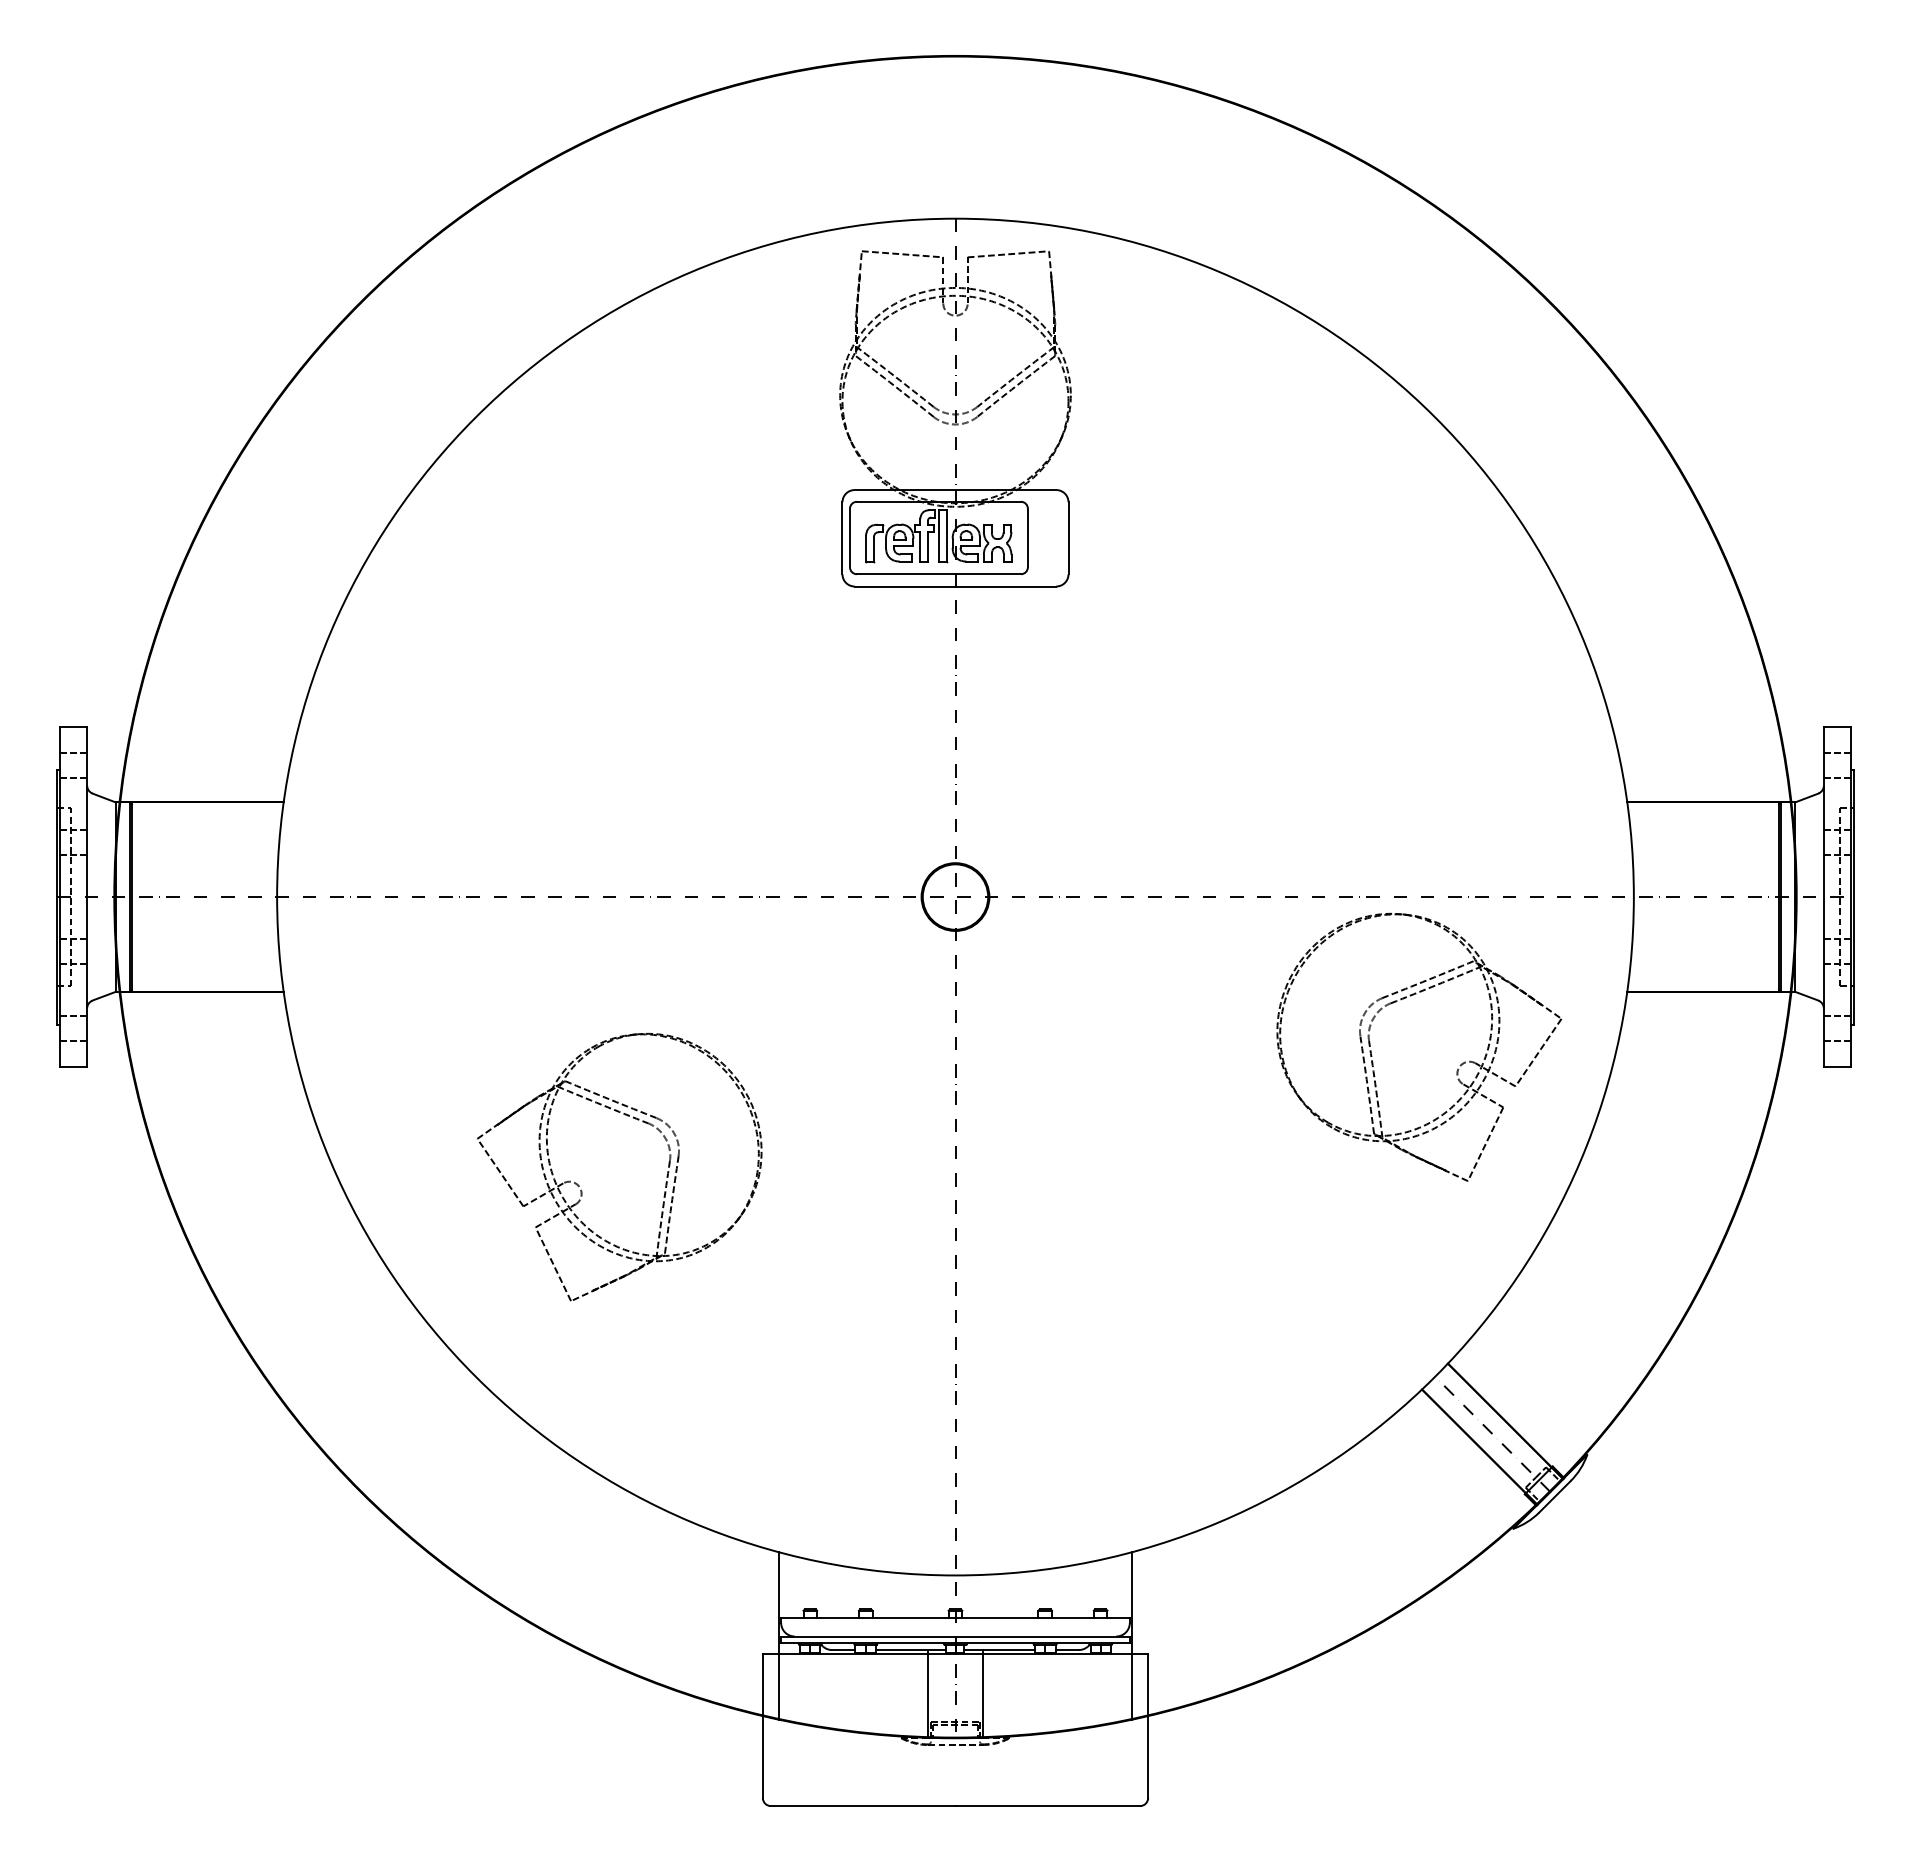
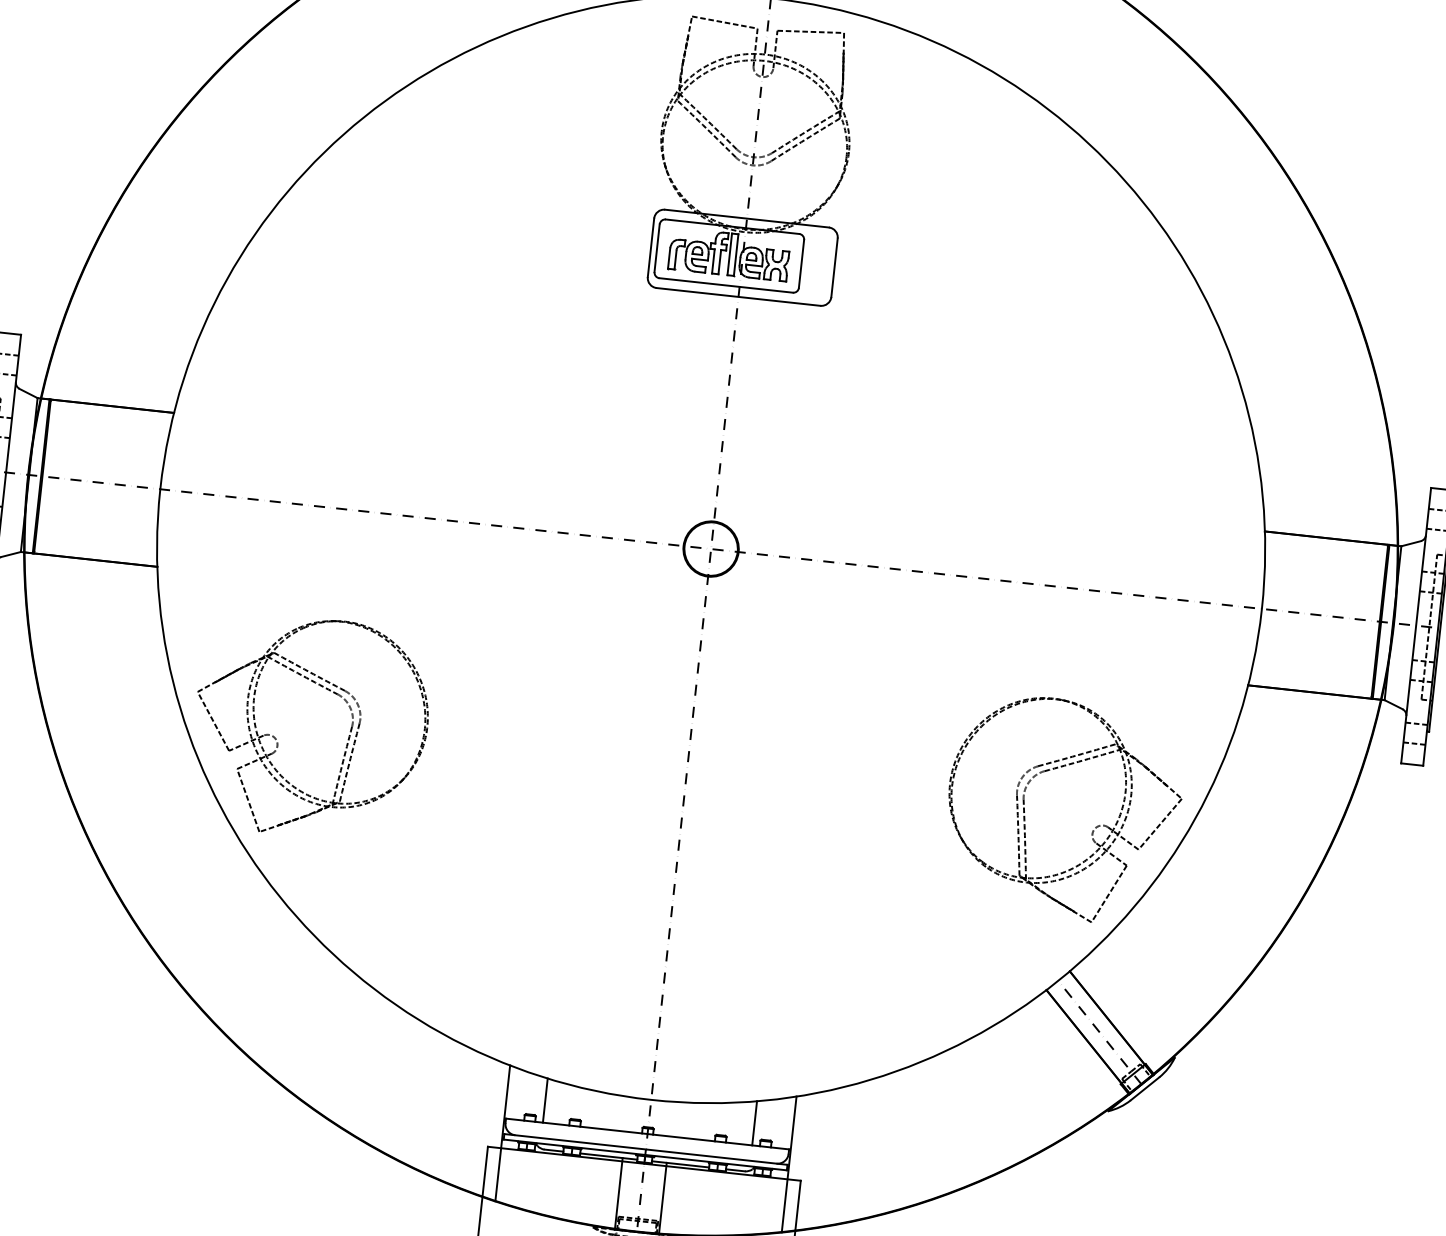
part: (1457, 1068) -> (1093, 829), moved
part: (582, 1190) -> (278, 743), moved
line: (826, 1590) -> (545, 1100), added
line: (1084, 1590) -> (754, 1123), added

